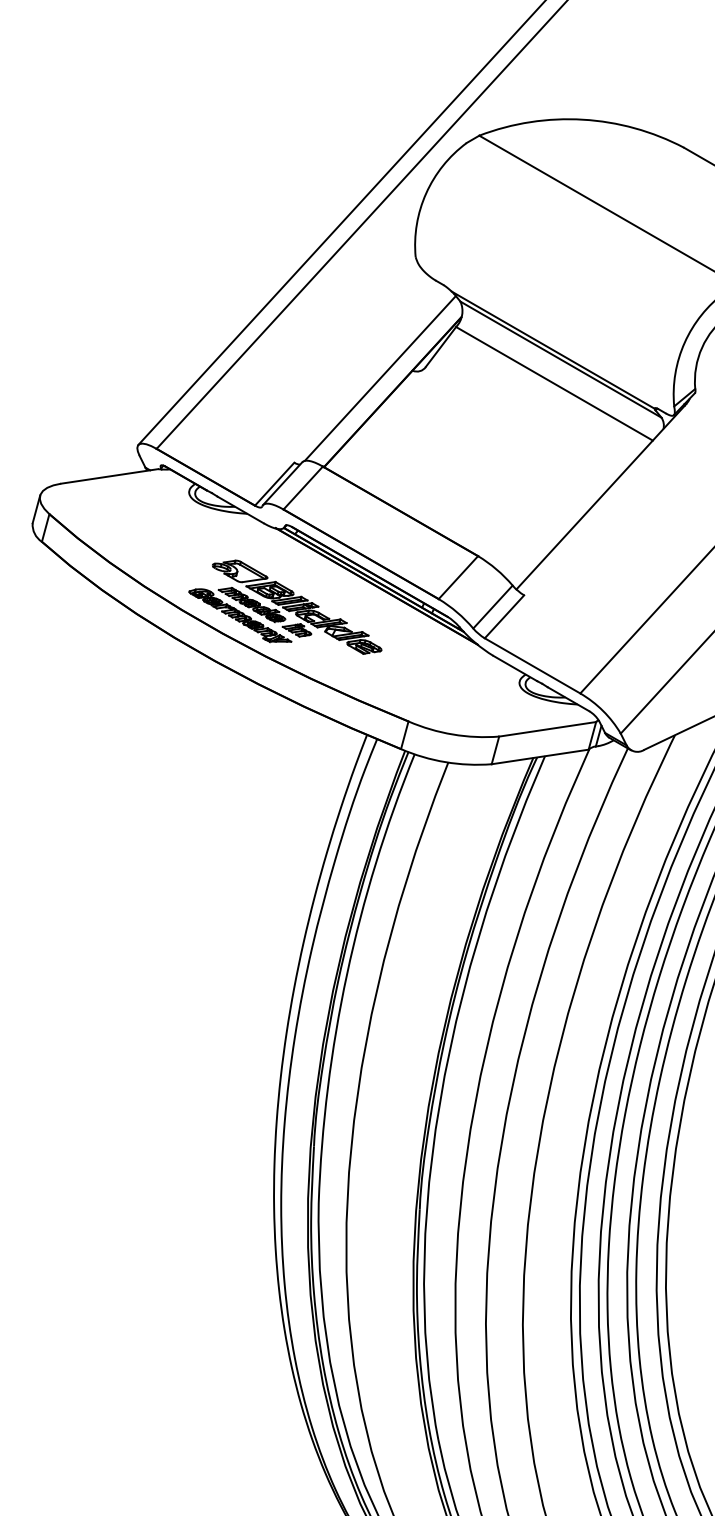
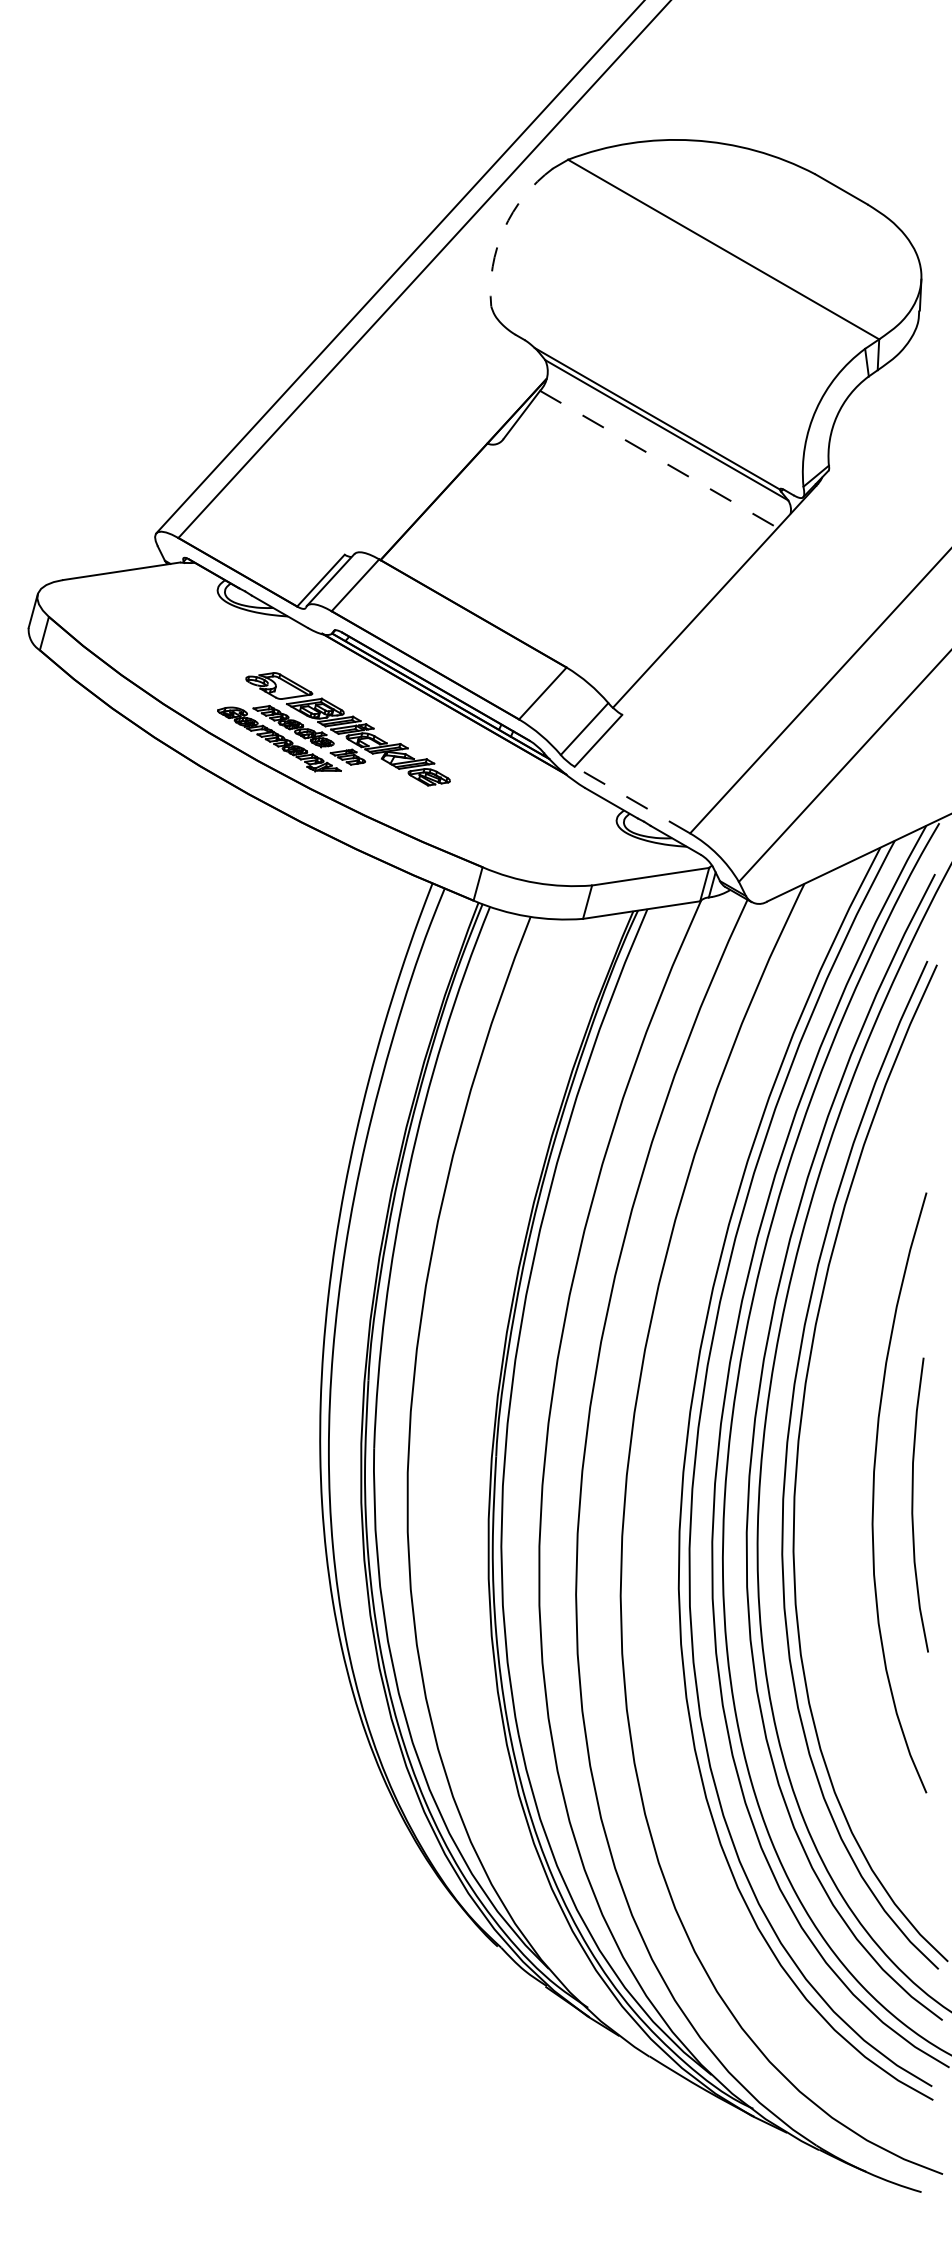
arc: (425, 193) -> (503, 229), solid -> dashed
line: (380, 378) -> (448, 452), removed
line: (554, 383) -> (659, 459), solid -> dashed
line: (532, 666) -> (632, 800), solid -> dashed

